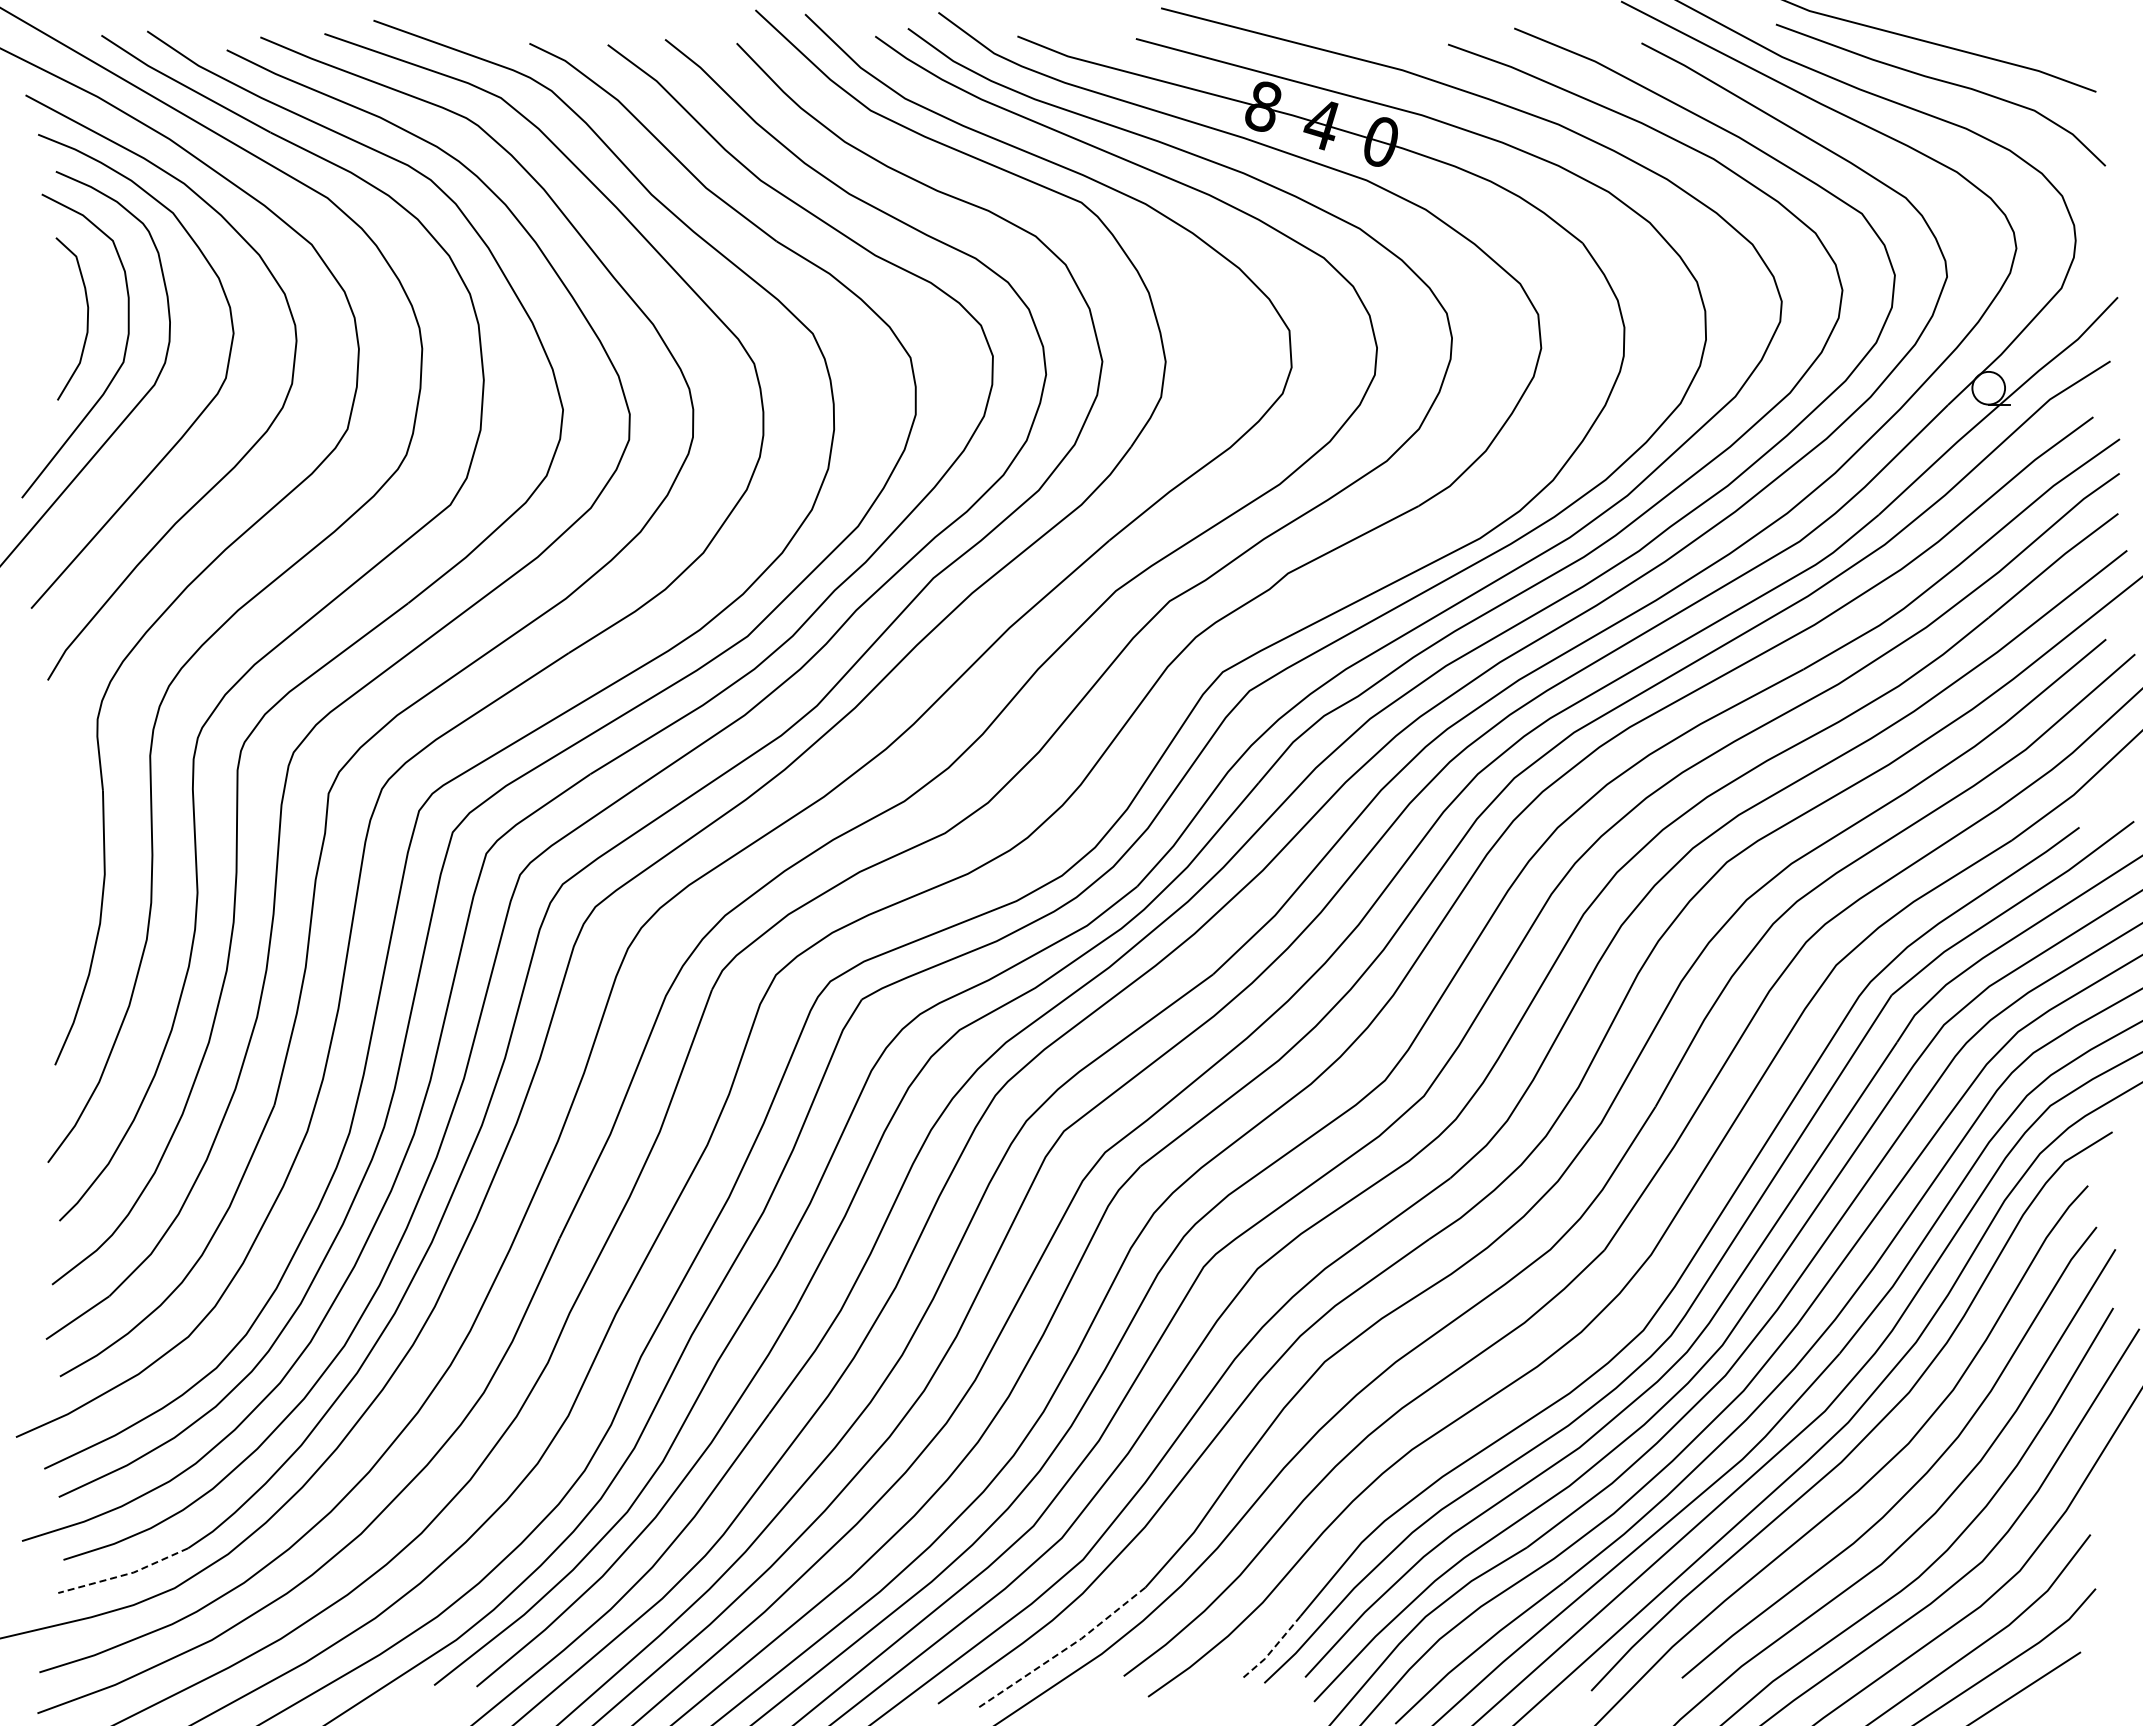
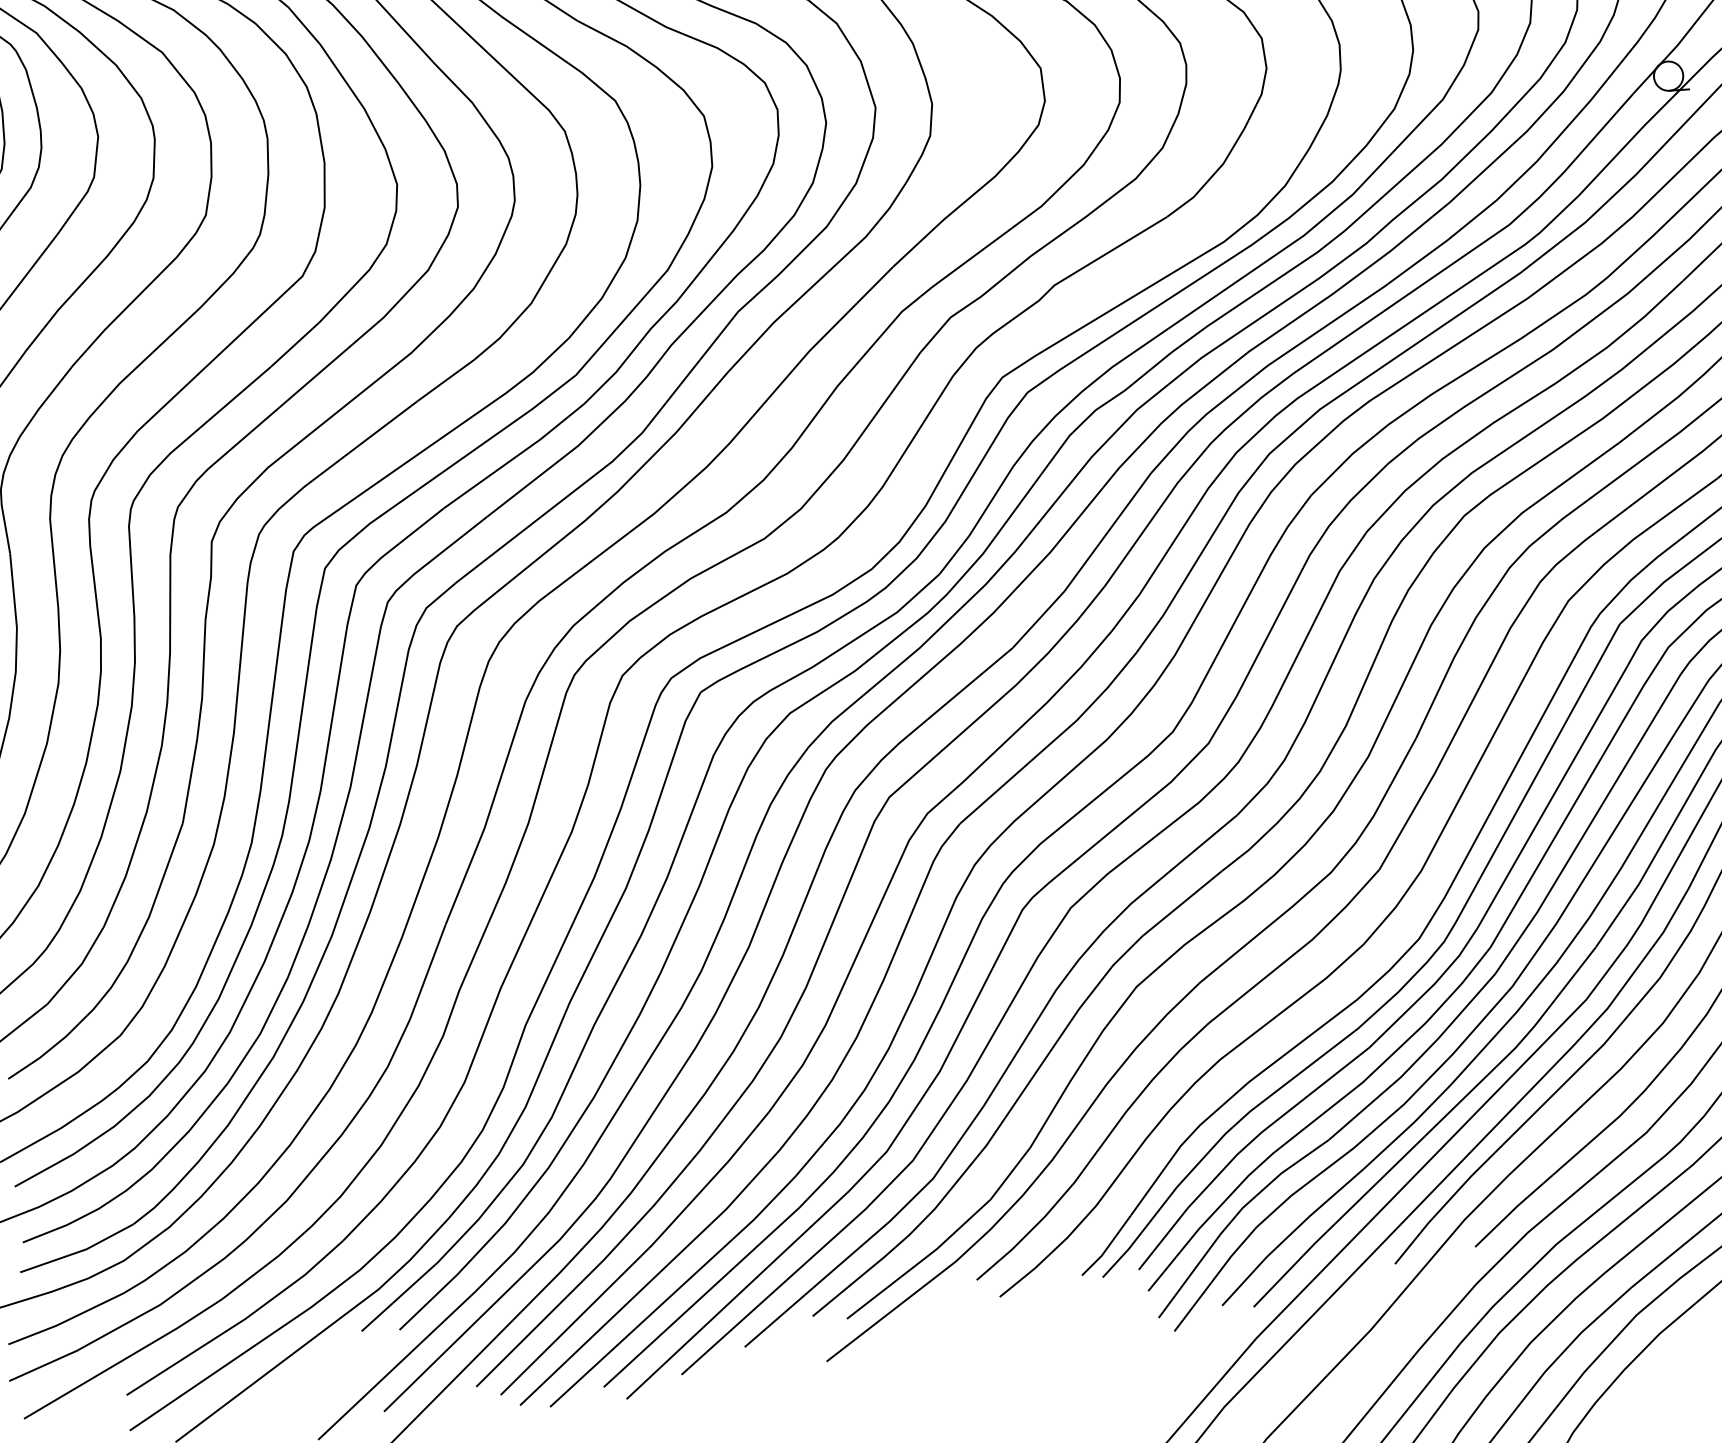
line: (125, 1574) -> (79, 1251), dashed -> solid
line: (1063, 1650) -> (921, 1260), dashed -> solid
line: (1271, 1650) -> (1107, 1247), dashed -> solid

